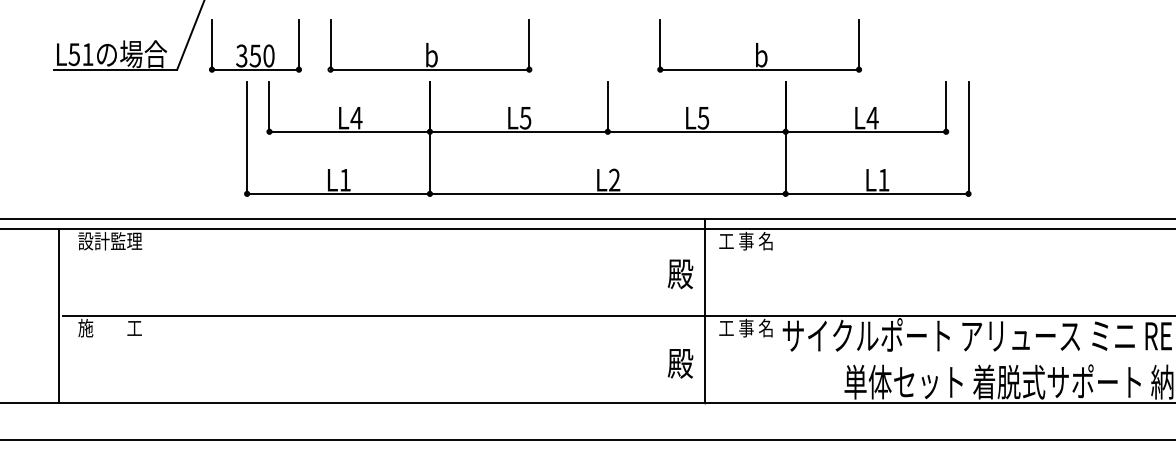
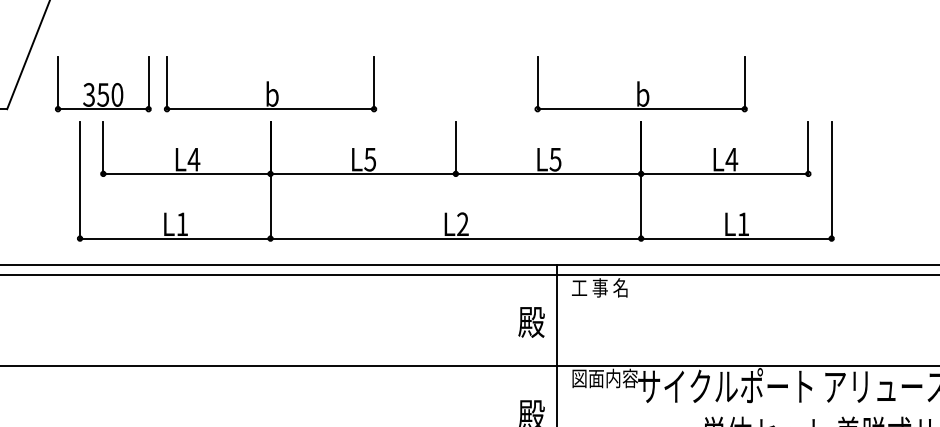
part: (255, 45) -> (103, 84), moved
part: (759, 45) -> (640, 84), moved
text: (750, 327) -> (604, 377), 工 事 名 -> 図面内容

